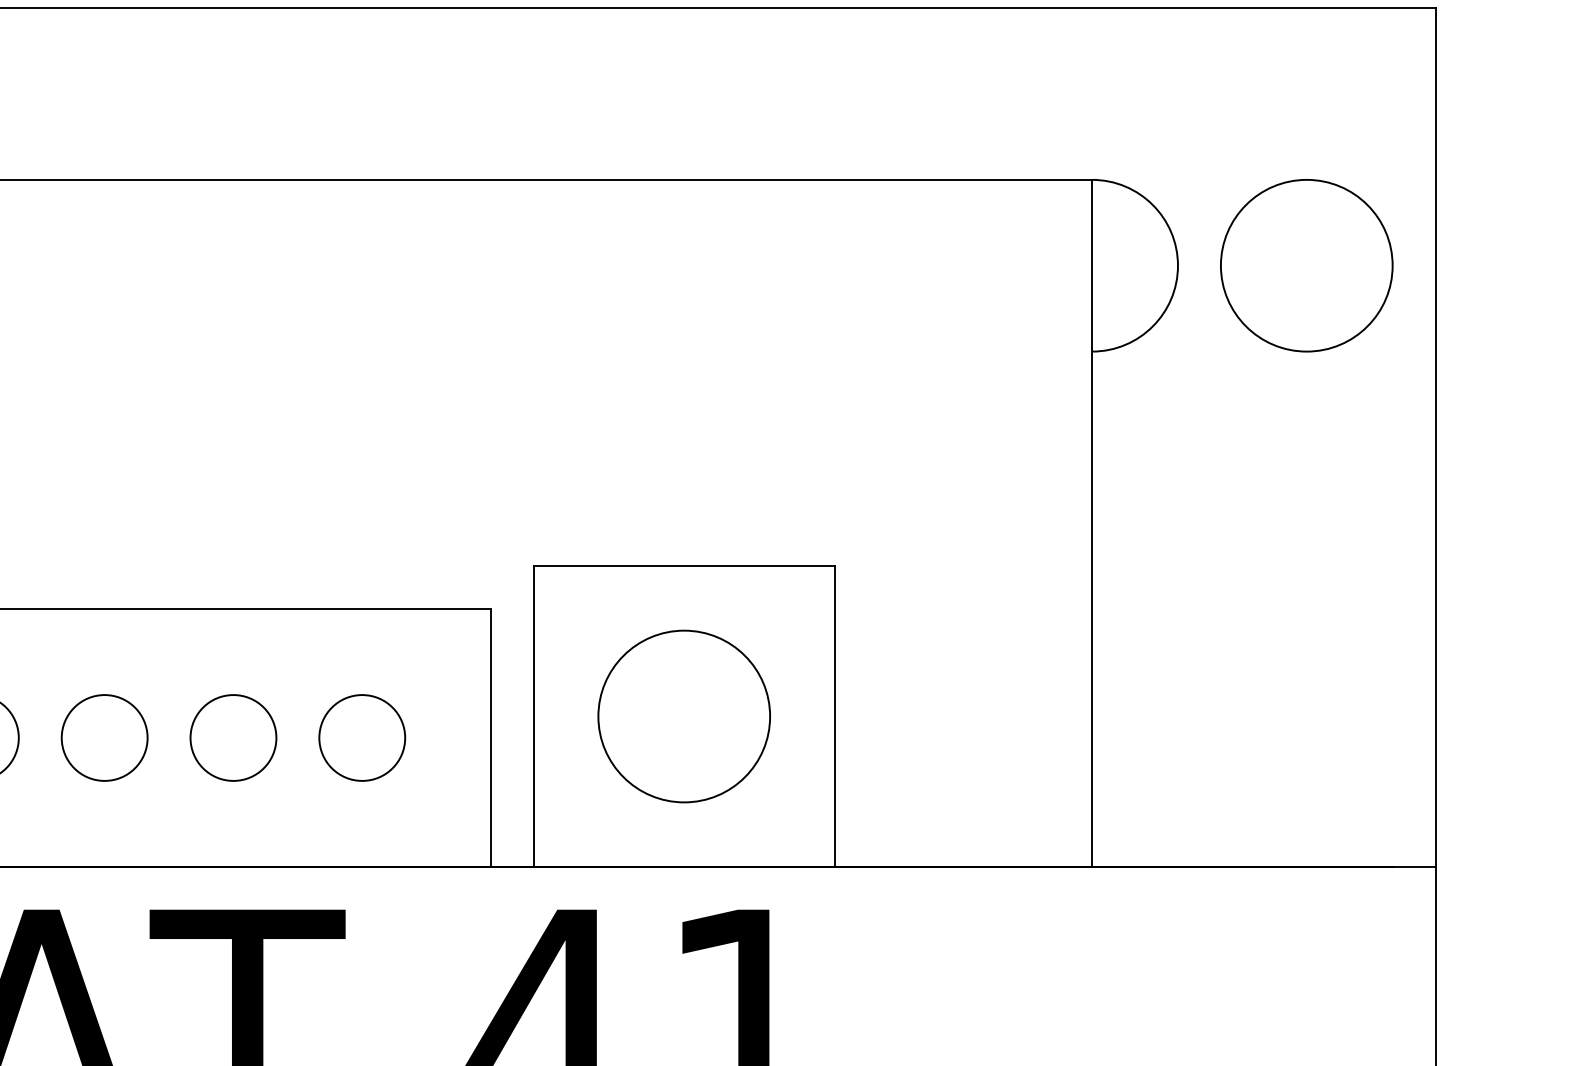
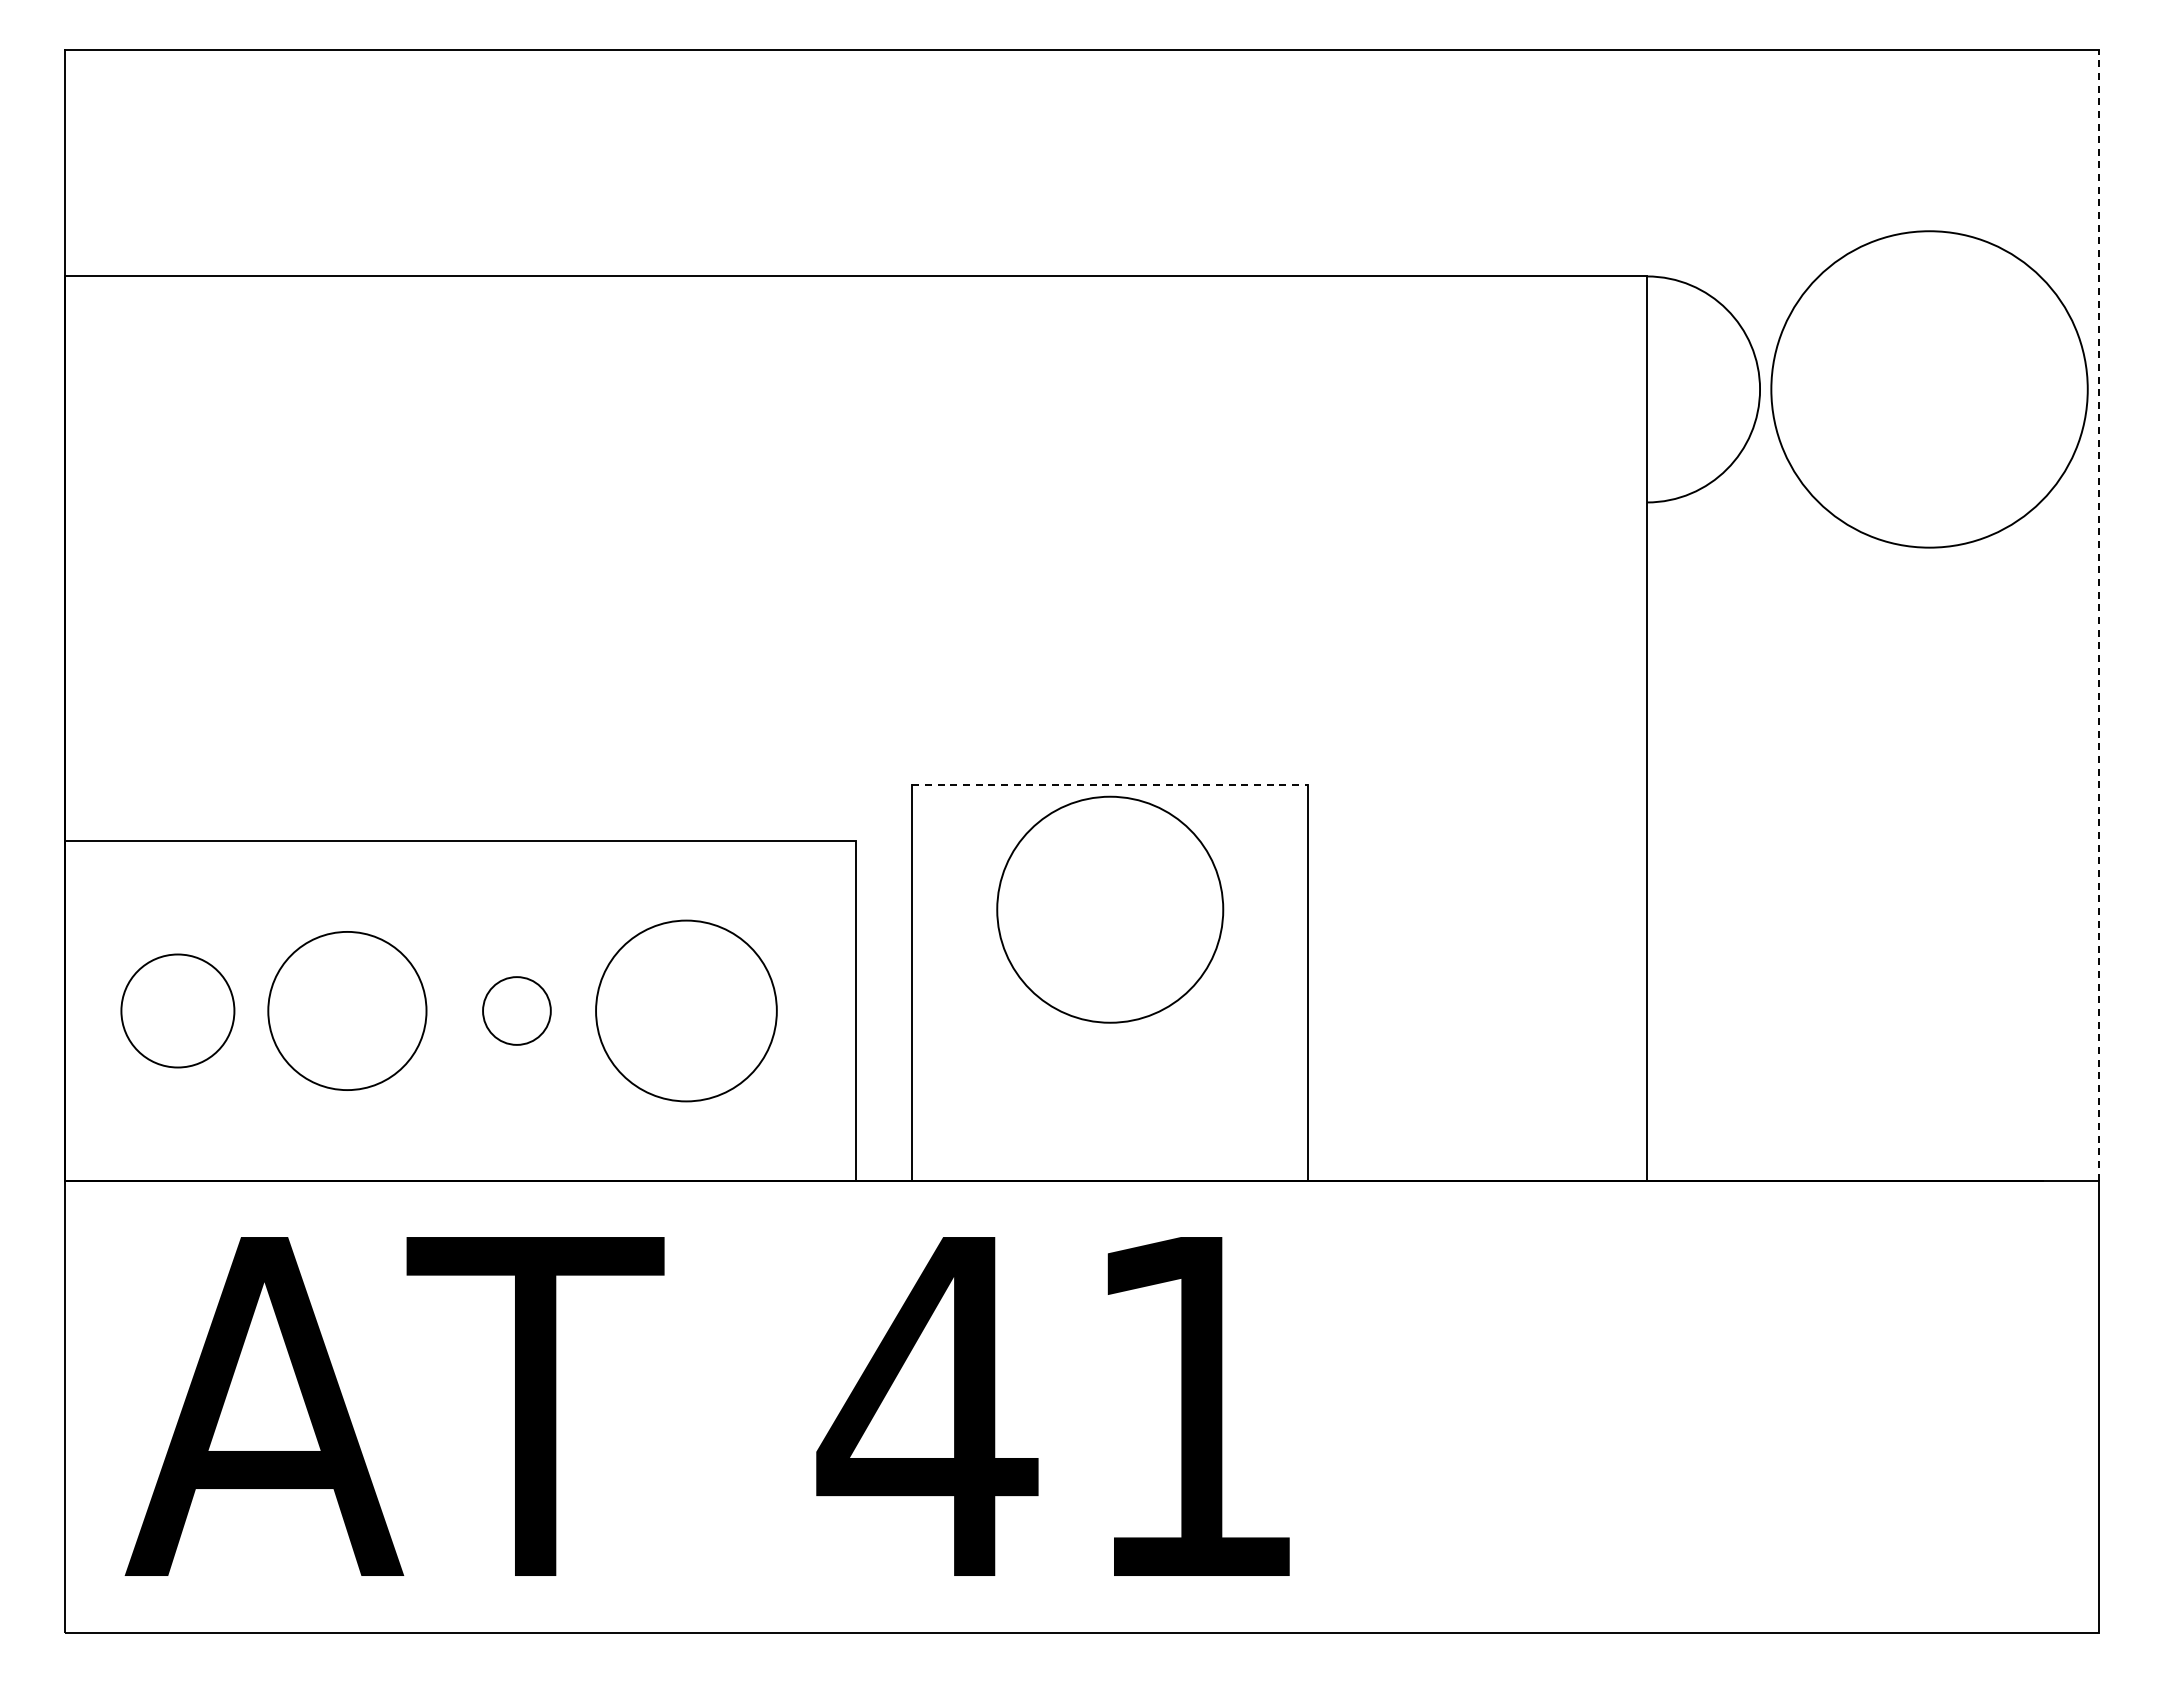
circle: (1306, 265) -> (1929, 389), size x1.4
line: (1435, 436) -> (2099, 614), solid -> dashed
line: (684, 565) -> (1110, 784), solid -> dashed
circle: (684, 716) -> (1110, 909), moved
circle: (104, 737) -> (347, 1010), size x1.4
circle: (233, 737) -> (516, 1010), size x0.6
circle: (361, 737) -> (685, 1010), size x1.6

